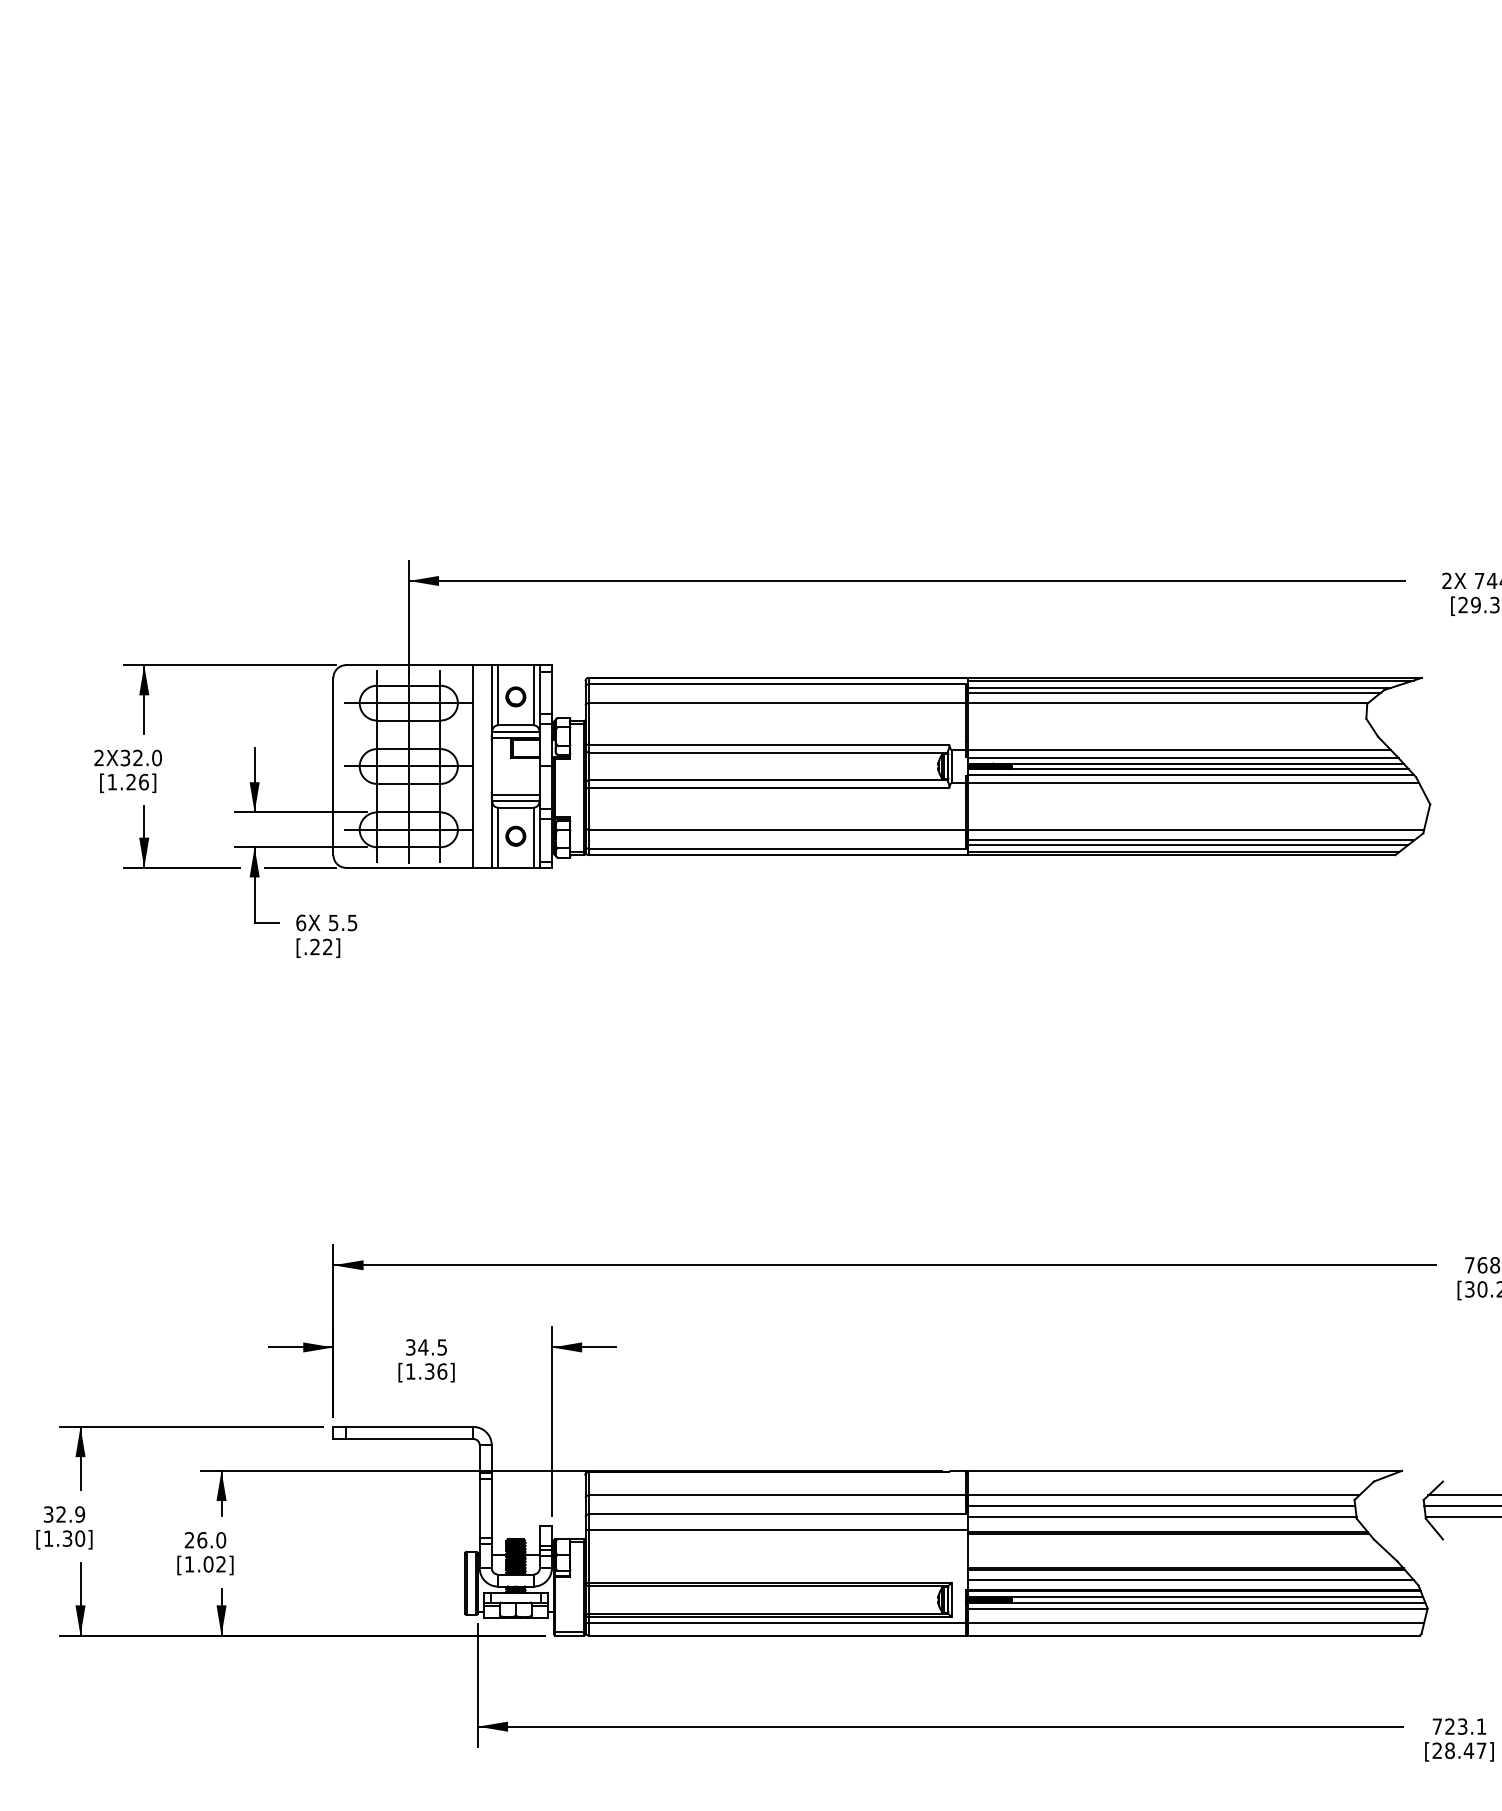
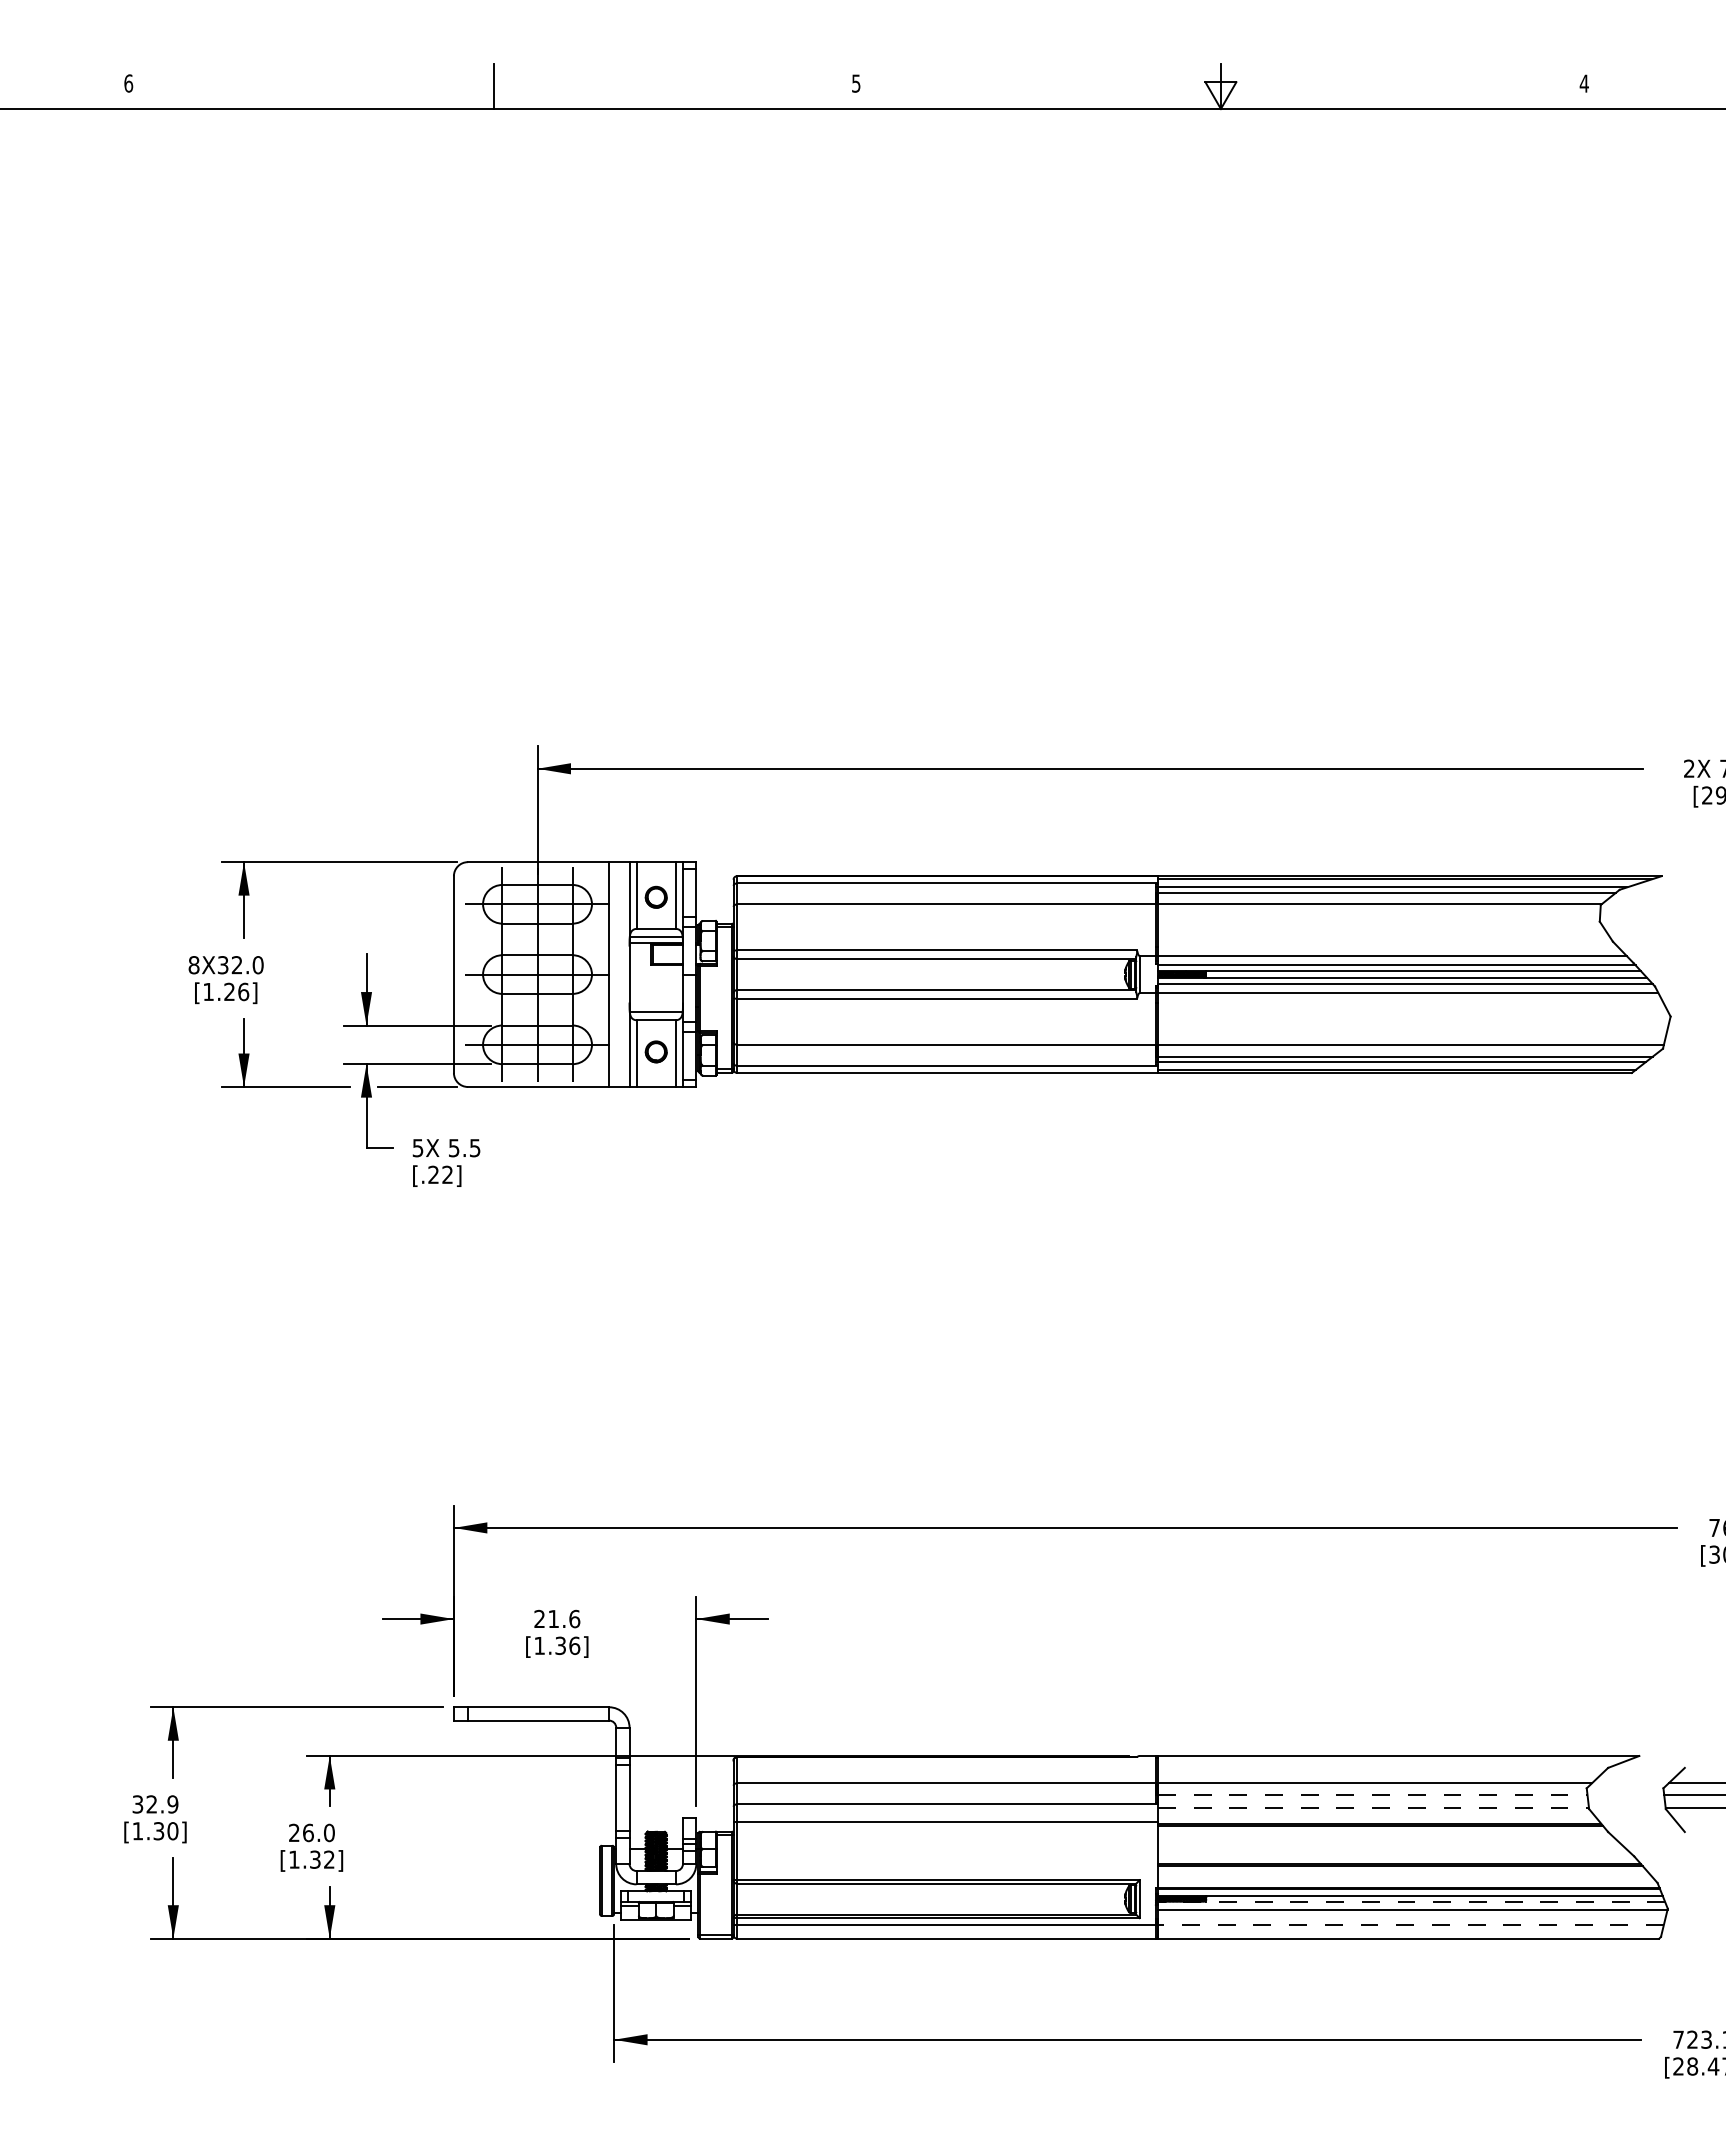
text: (98, 758) -> (193, 965), 2X32.0 -> 8X32.0
line: (515, 795) -> (655, 1006), removed
text: (300, 923) -> (417, 1148), 6X -> 5X
text: (426, 1346) -> (557, 1618), 34.5 -> 21.6
line: (1161, 1506) -> (1372, 1795), solid -> dashed
line: (1162, 1517) -> (1373, 1807), solid -> dashed
text: (208, 1564) -> (315, 1859), [1.02] -> [1.32]
line: (1190, 1579) -> (1404, 1876), removed
line: (1196, 1602) -> (1411, 1902), solid -> dashed
line: (1195, 1622) -> (1410, 1924), solid -> dashed

